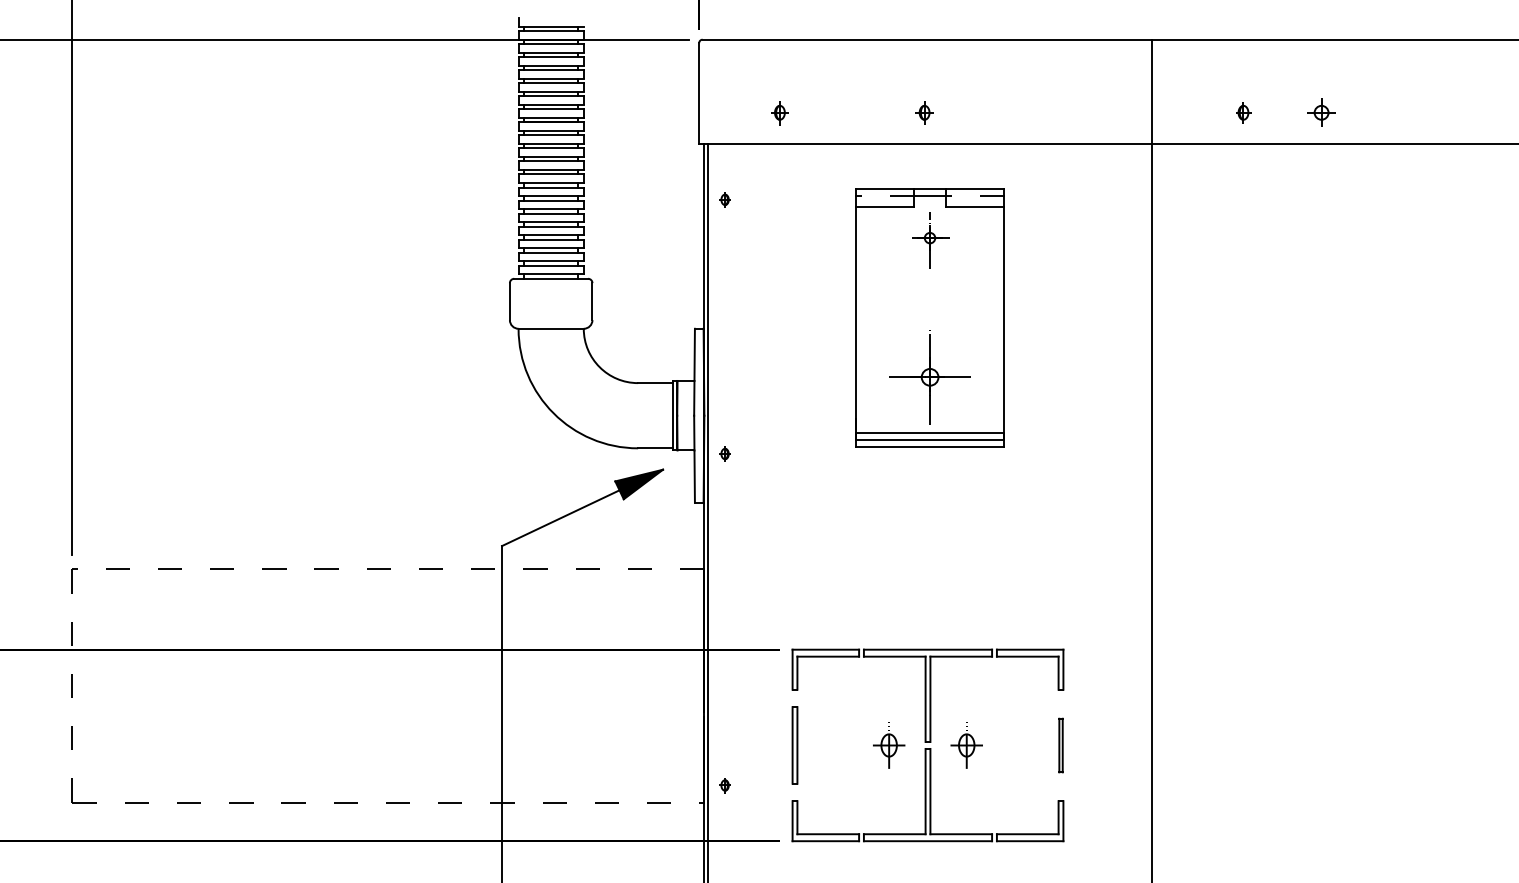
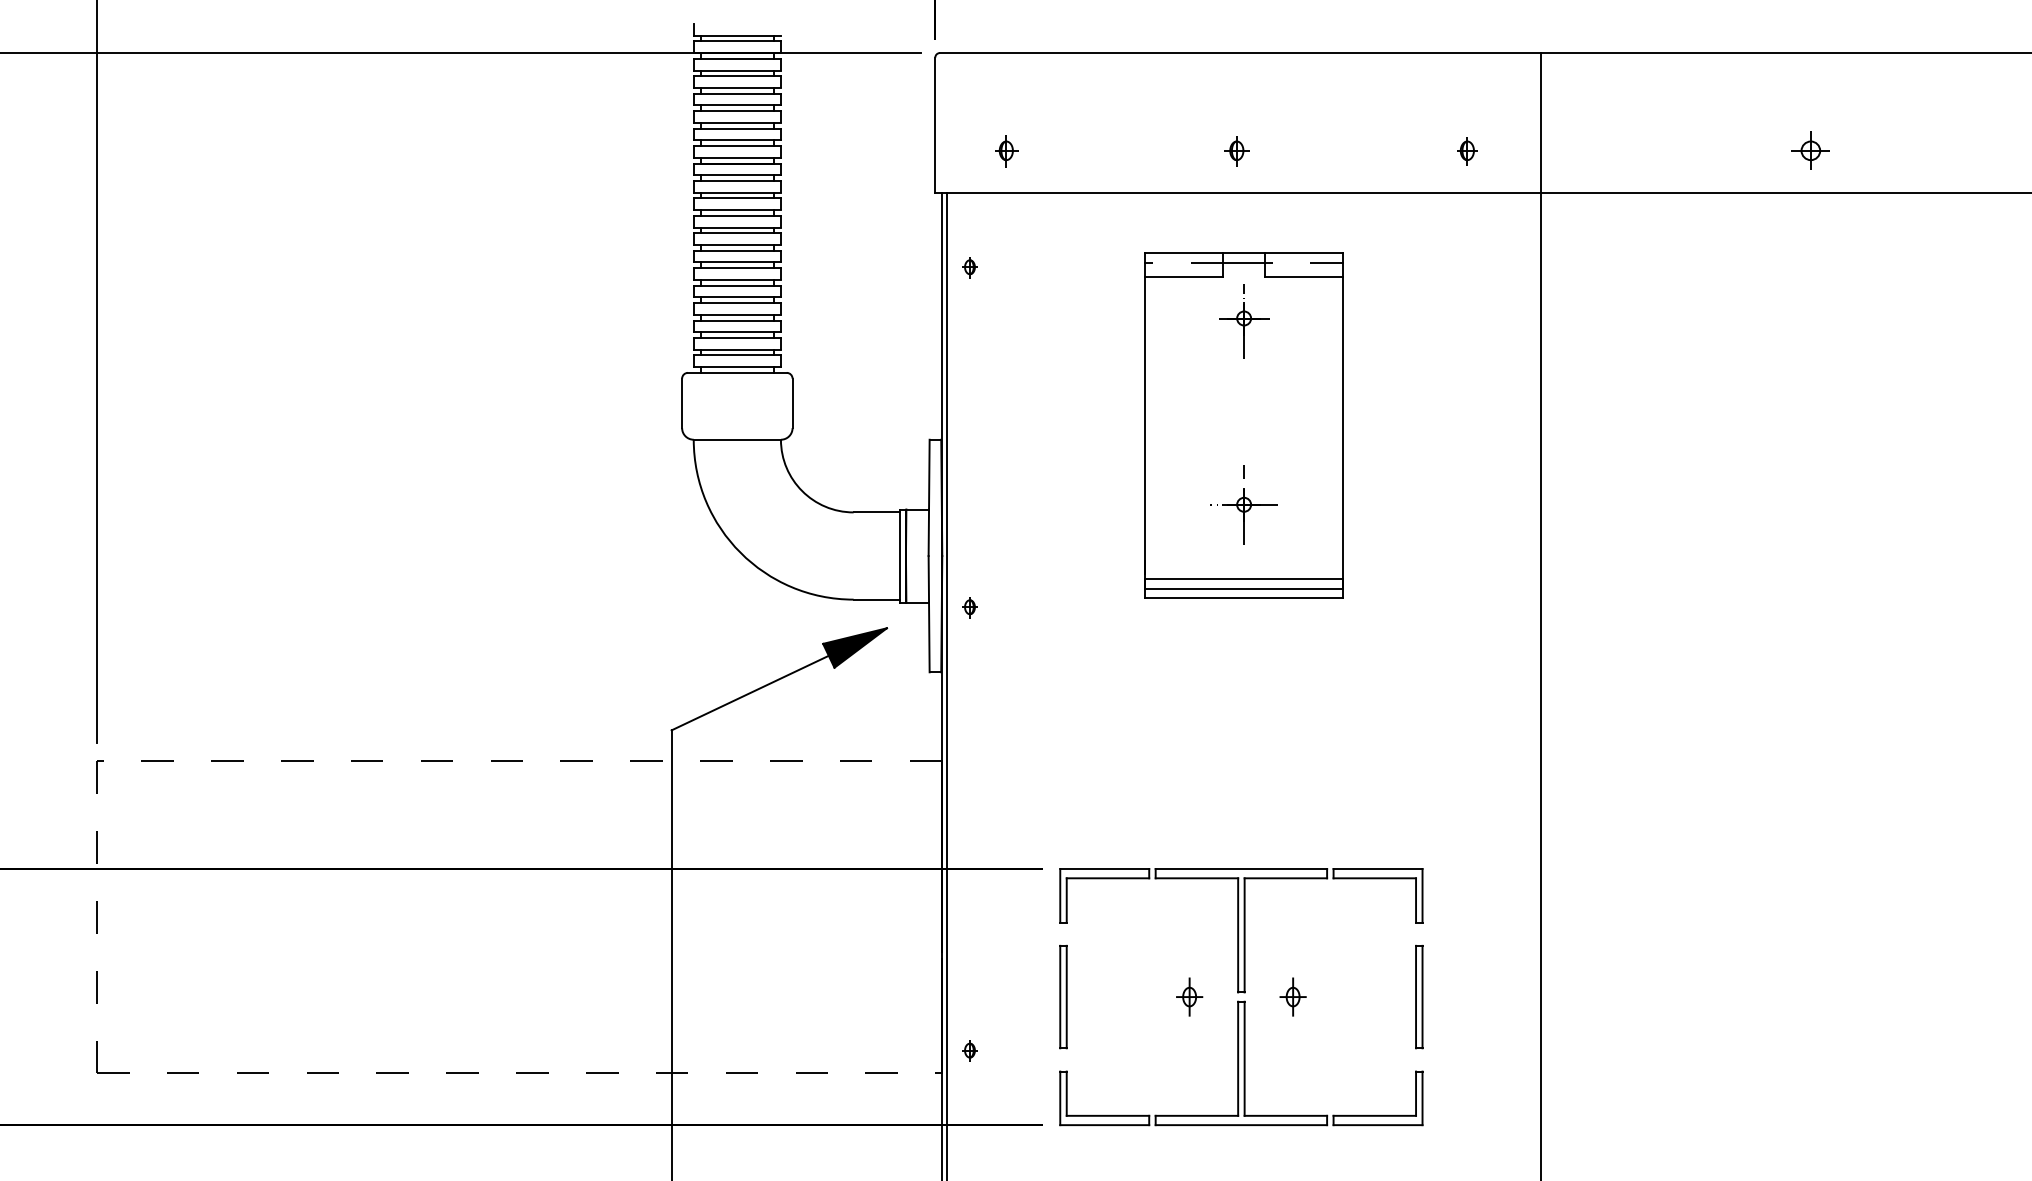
part: (1321, 112) -> (1810, 150), moved
part: (780, 113) -> (1006, 151), moved
part: (1243, 113) -> (1467, 151), moved
part: (929, 377) -> (1243, 504), size x0.62
part: (889, 745) -> (1189, 996), size x0.62
part: (966, 745) -> (1292, 996), size x0.62
part: (1061, 745) -> (1419, 997), size x1.43

